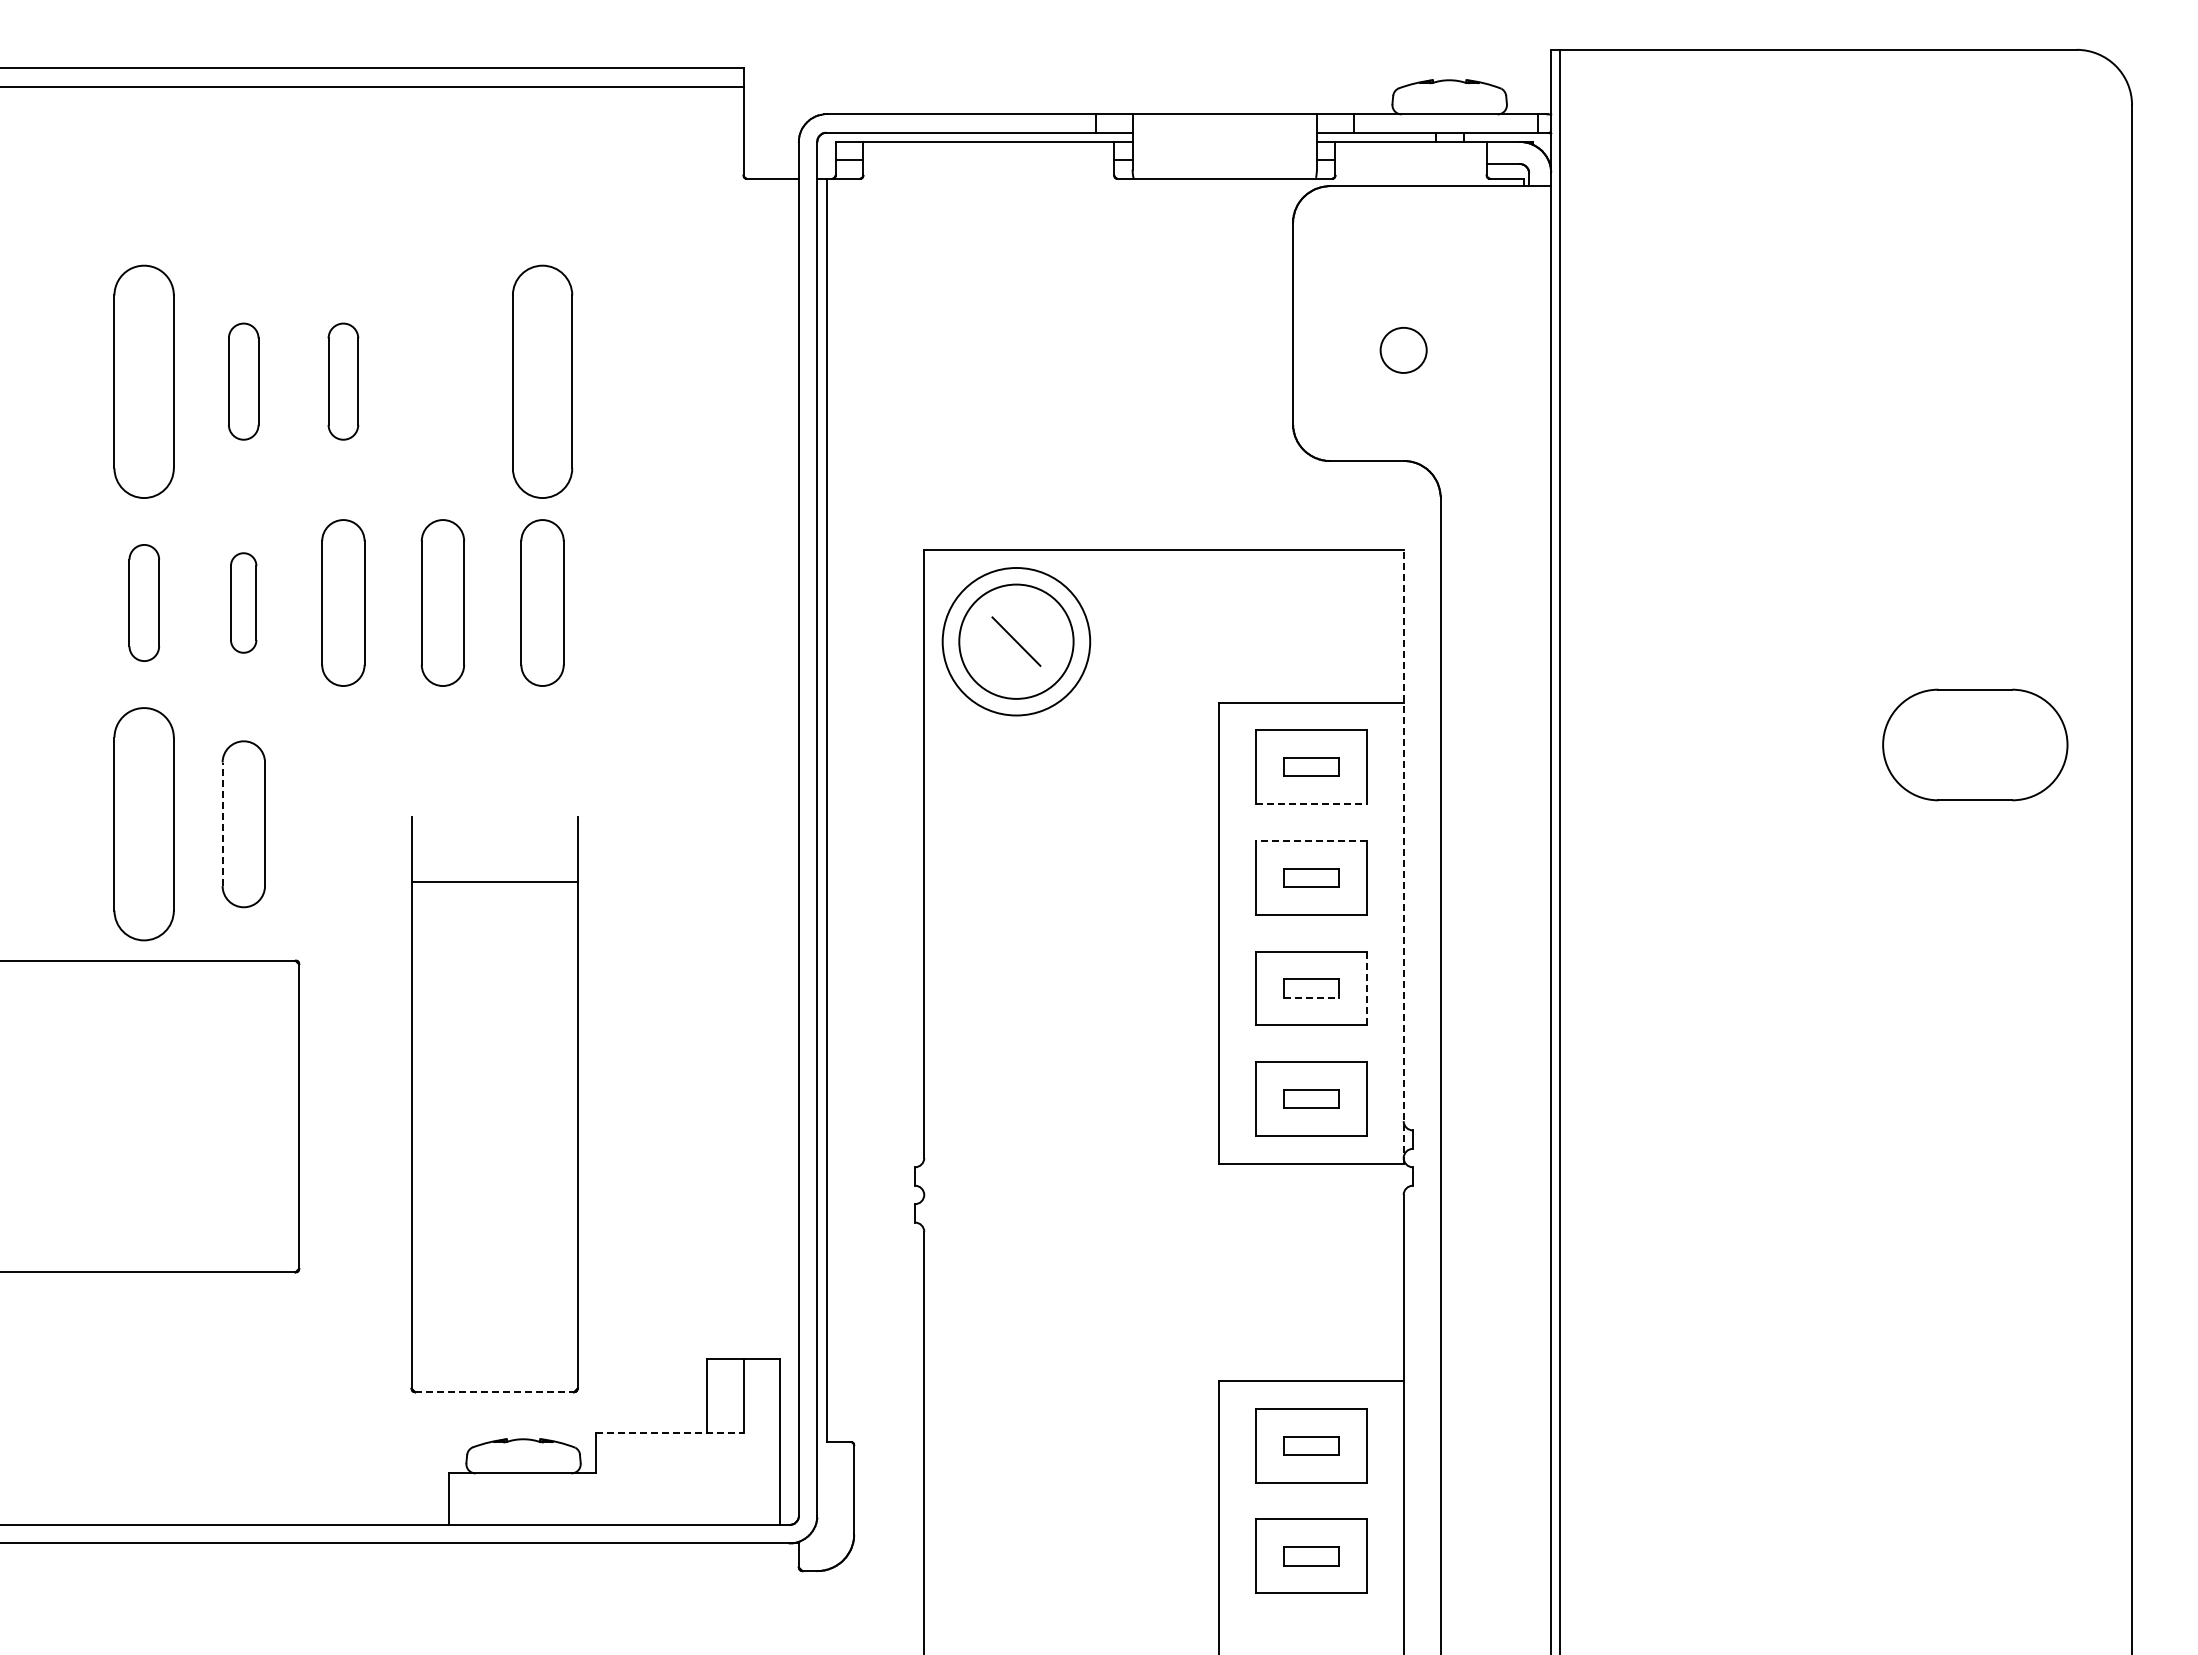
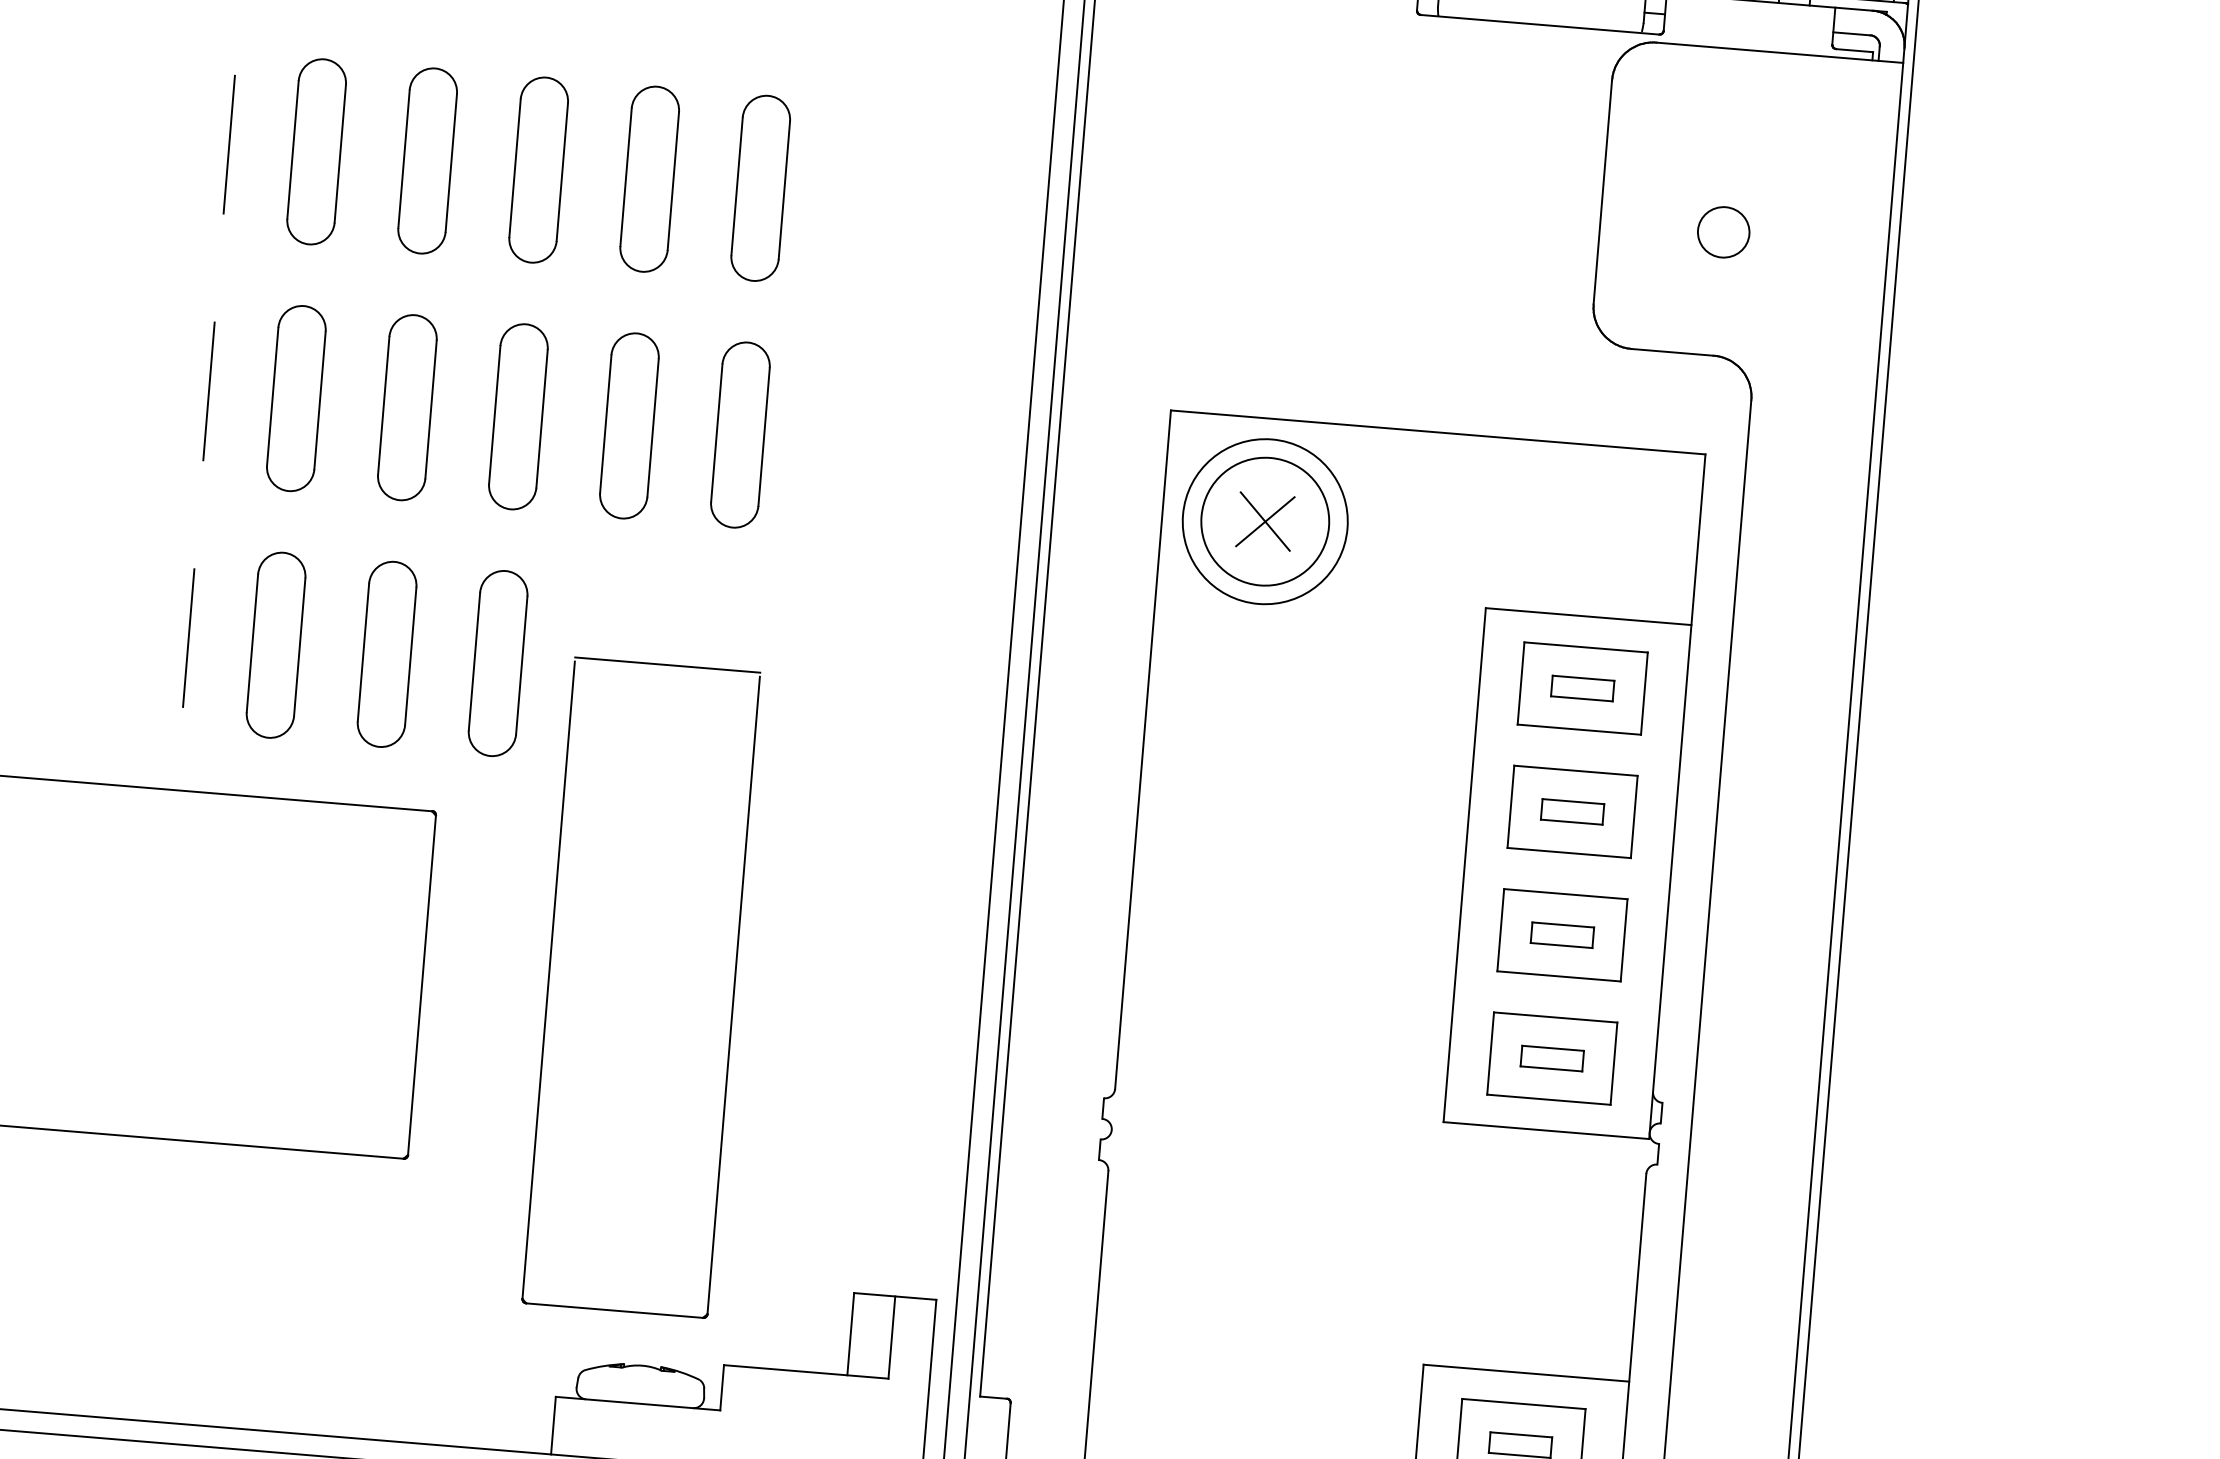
line: (65, 381) -> (228, 144), added
part: (144, 381) -> (316, 151), size x0.71
part: (243, 381) -> (427, 160), size x1.43
part: (343, 381) -> (538, 169), size x1.43
part: (442, 381) -> (649, 178), added
part: (542, 381) -> (760, 188), size x0.71
line: (65, 602) -> (208, 390), added
part: (144, 602) -> (296, 398), size x1.43
part: (243, 602) -> (407, 407), size x1.67
line: (1016, 641) -> (1265, 521), added
line: (1311, 804) -> (1579, 730), dashed -> solid
line: (65, 824) -> (188, 638), added
part: (144, 824) -> (276, 645), size x0.71
line: (222, 824) -> (363, 652), dashed -> solid
part: (343, 824) -> (498, 663), added
line: (1310, 840) -> (1574, 770), dashed -> solid
line: (1403, 856) -> (1677, 796), dashed -> solid
line: (494, 882) -> (667, 665), moved
line: (1366, 988) -> (1623, 940), dashed -> solid
line: (1311, 997) -> (1561, 945), dashed -> solid
line: (495, 1392) -> (615, 1310), dashed -> solid
line: (669, 1432) -> (805, 1371), dashed -> solid

